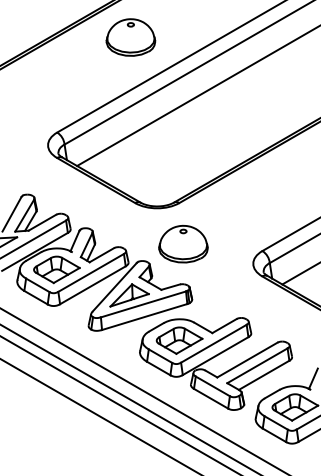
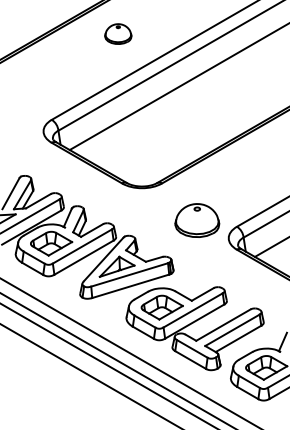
part: (130, 37) -> (117, 34), size x0.6
part: (183, 244) -> (197, 220), moved

